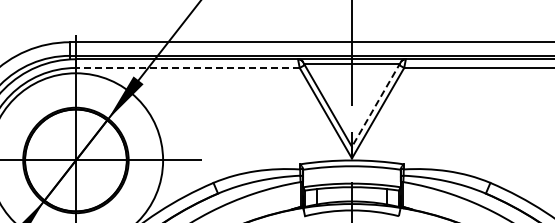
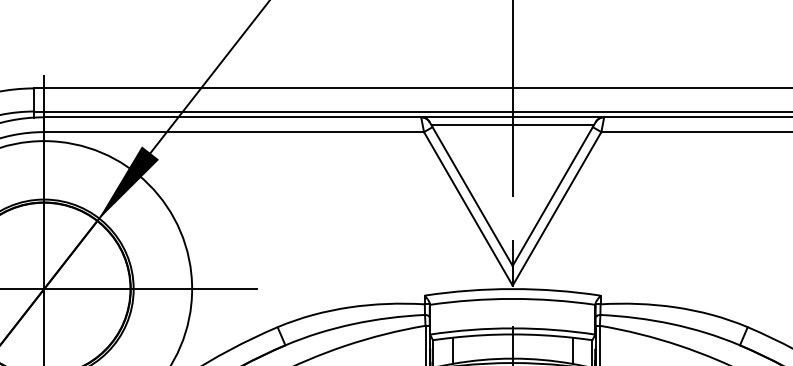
line: (187, 67) -> (233, 131), dashed -> solid
line: (376, 104) -> (554, 194), dashed -> solid

